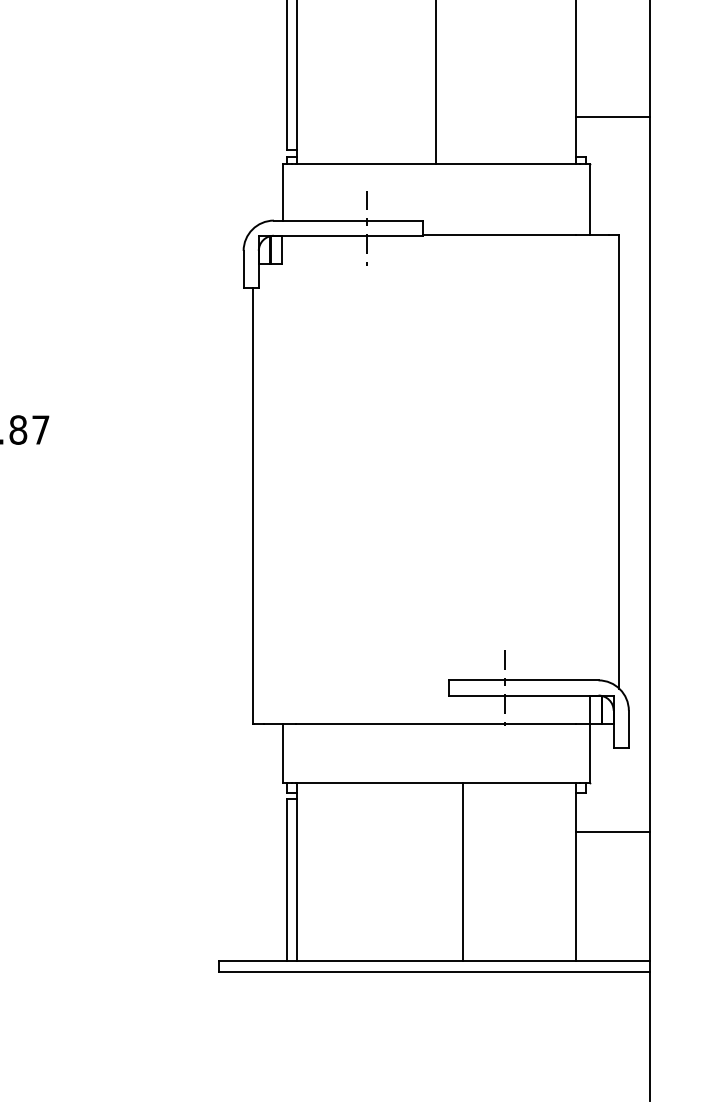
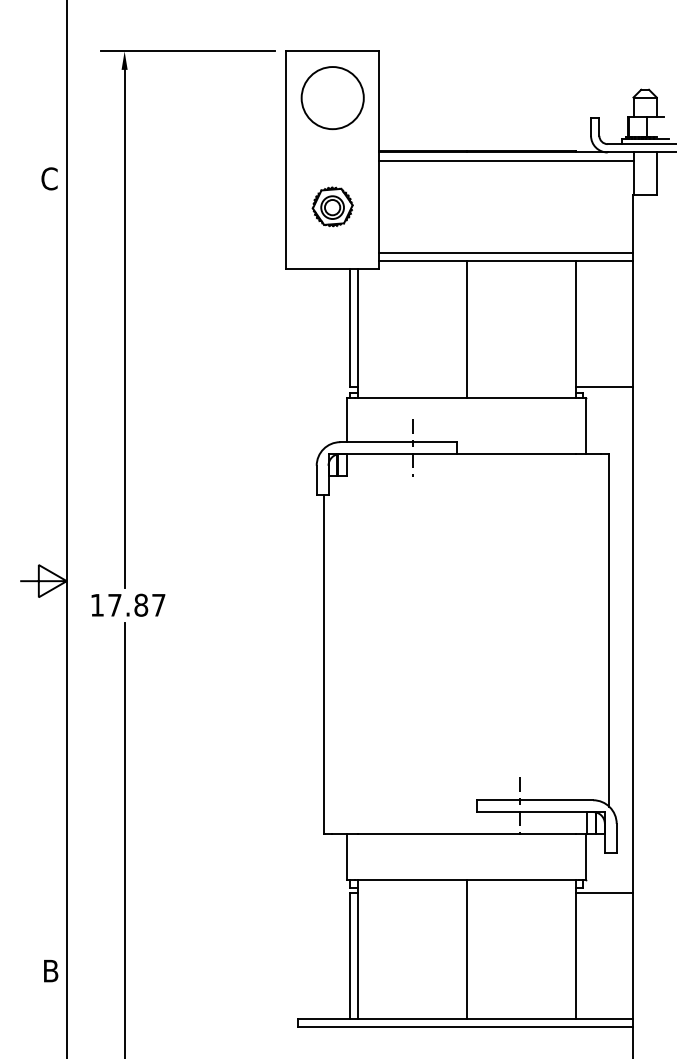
line: (611, 117) -> (603, 387), moved
line: (611, 832) -> (603, 892), moved
line: (462, 870) -> (466, 948), moved

